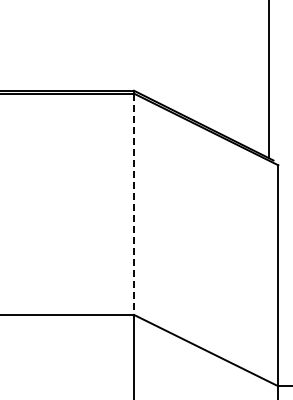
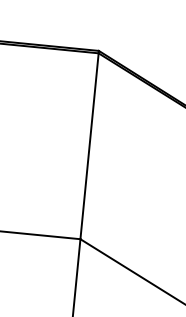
line: (134, 204) -> (89, 146), dashed -> solid

